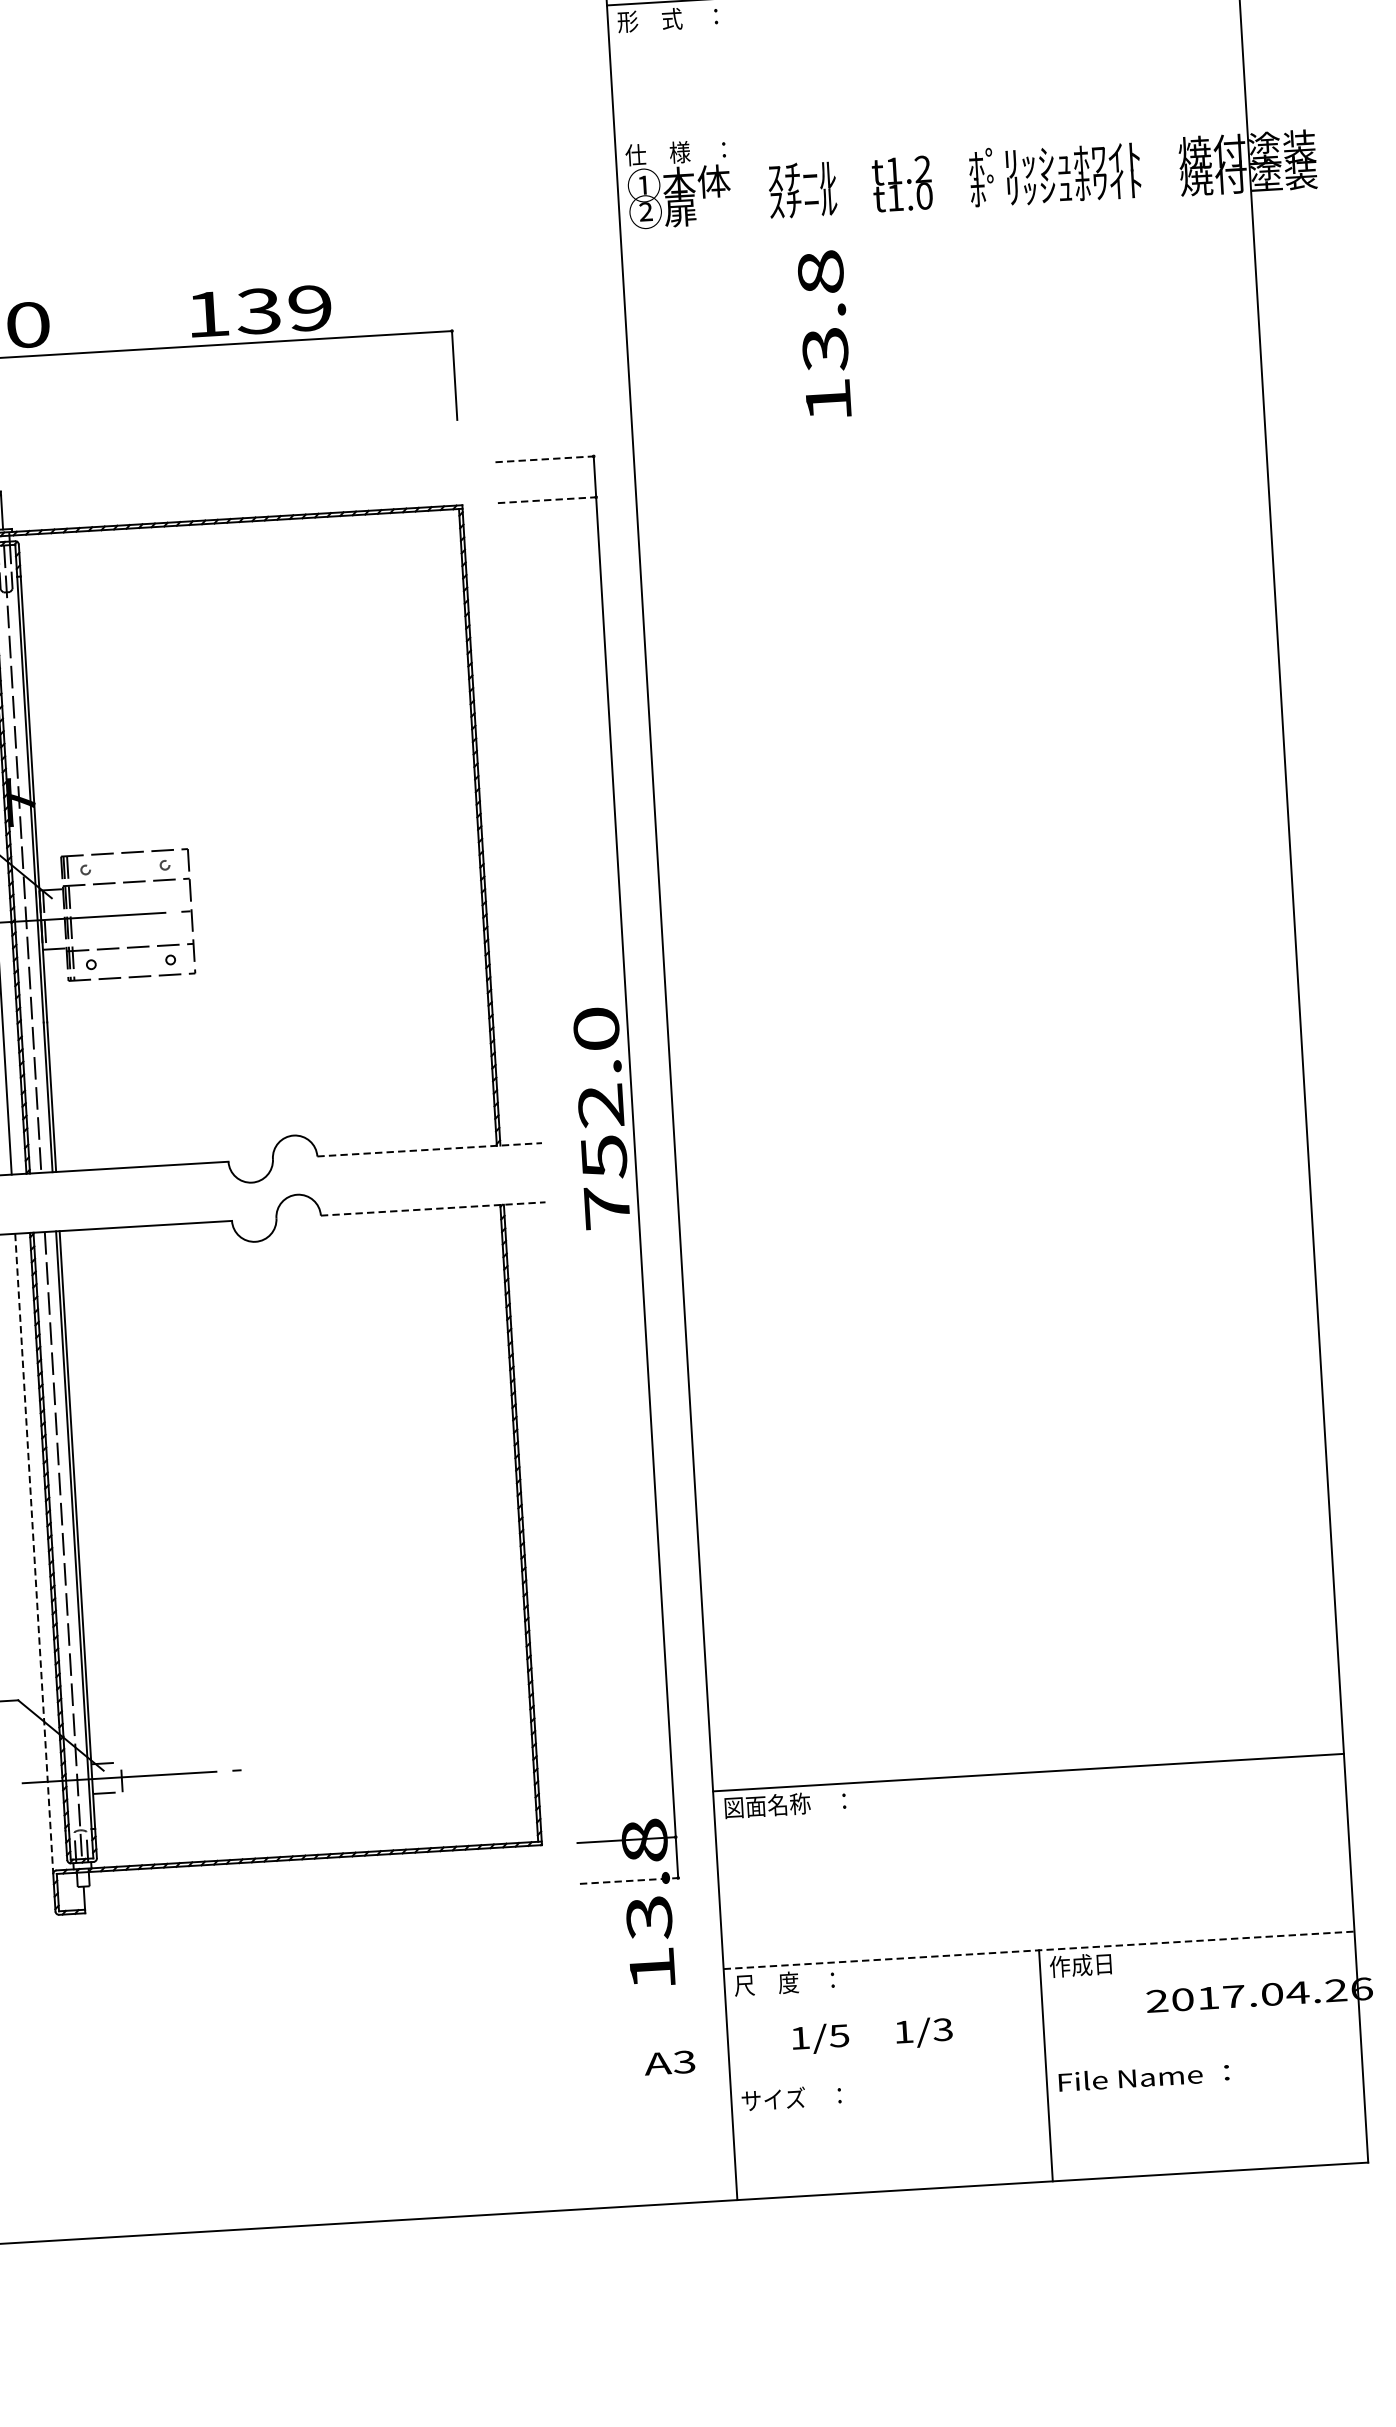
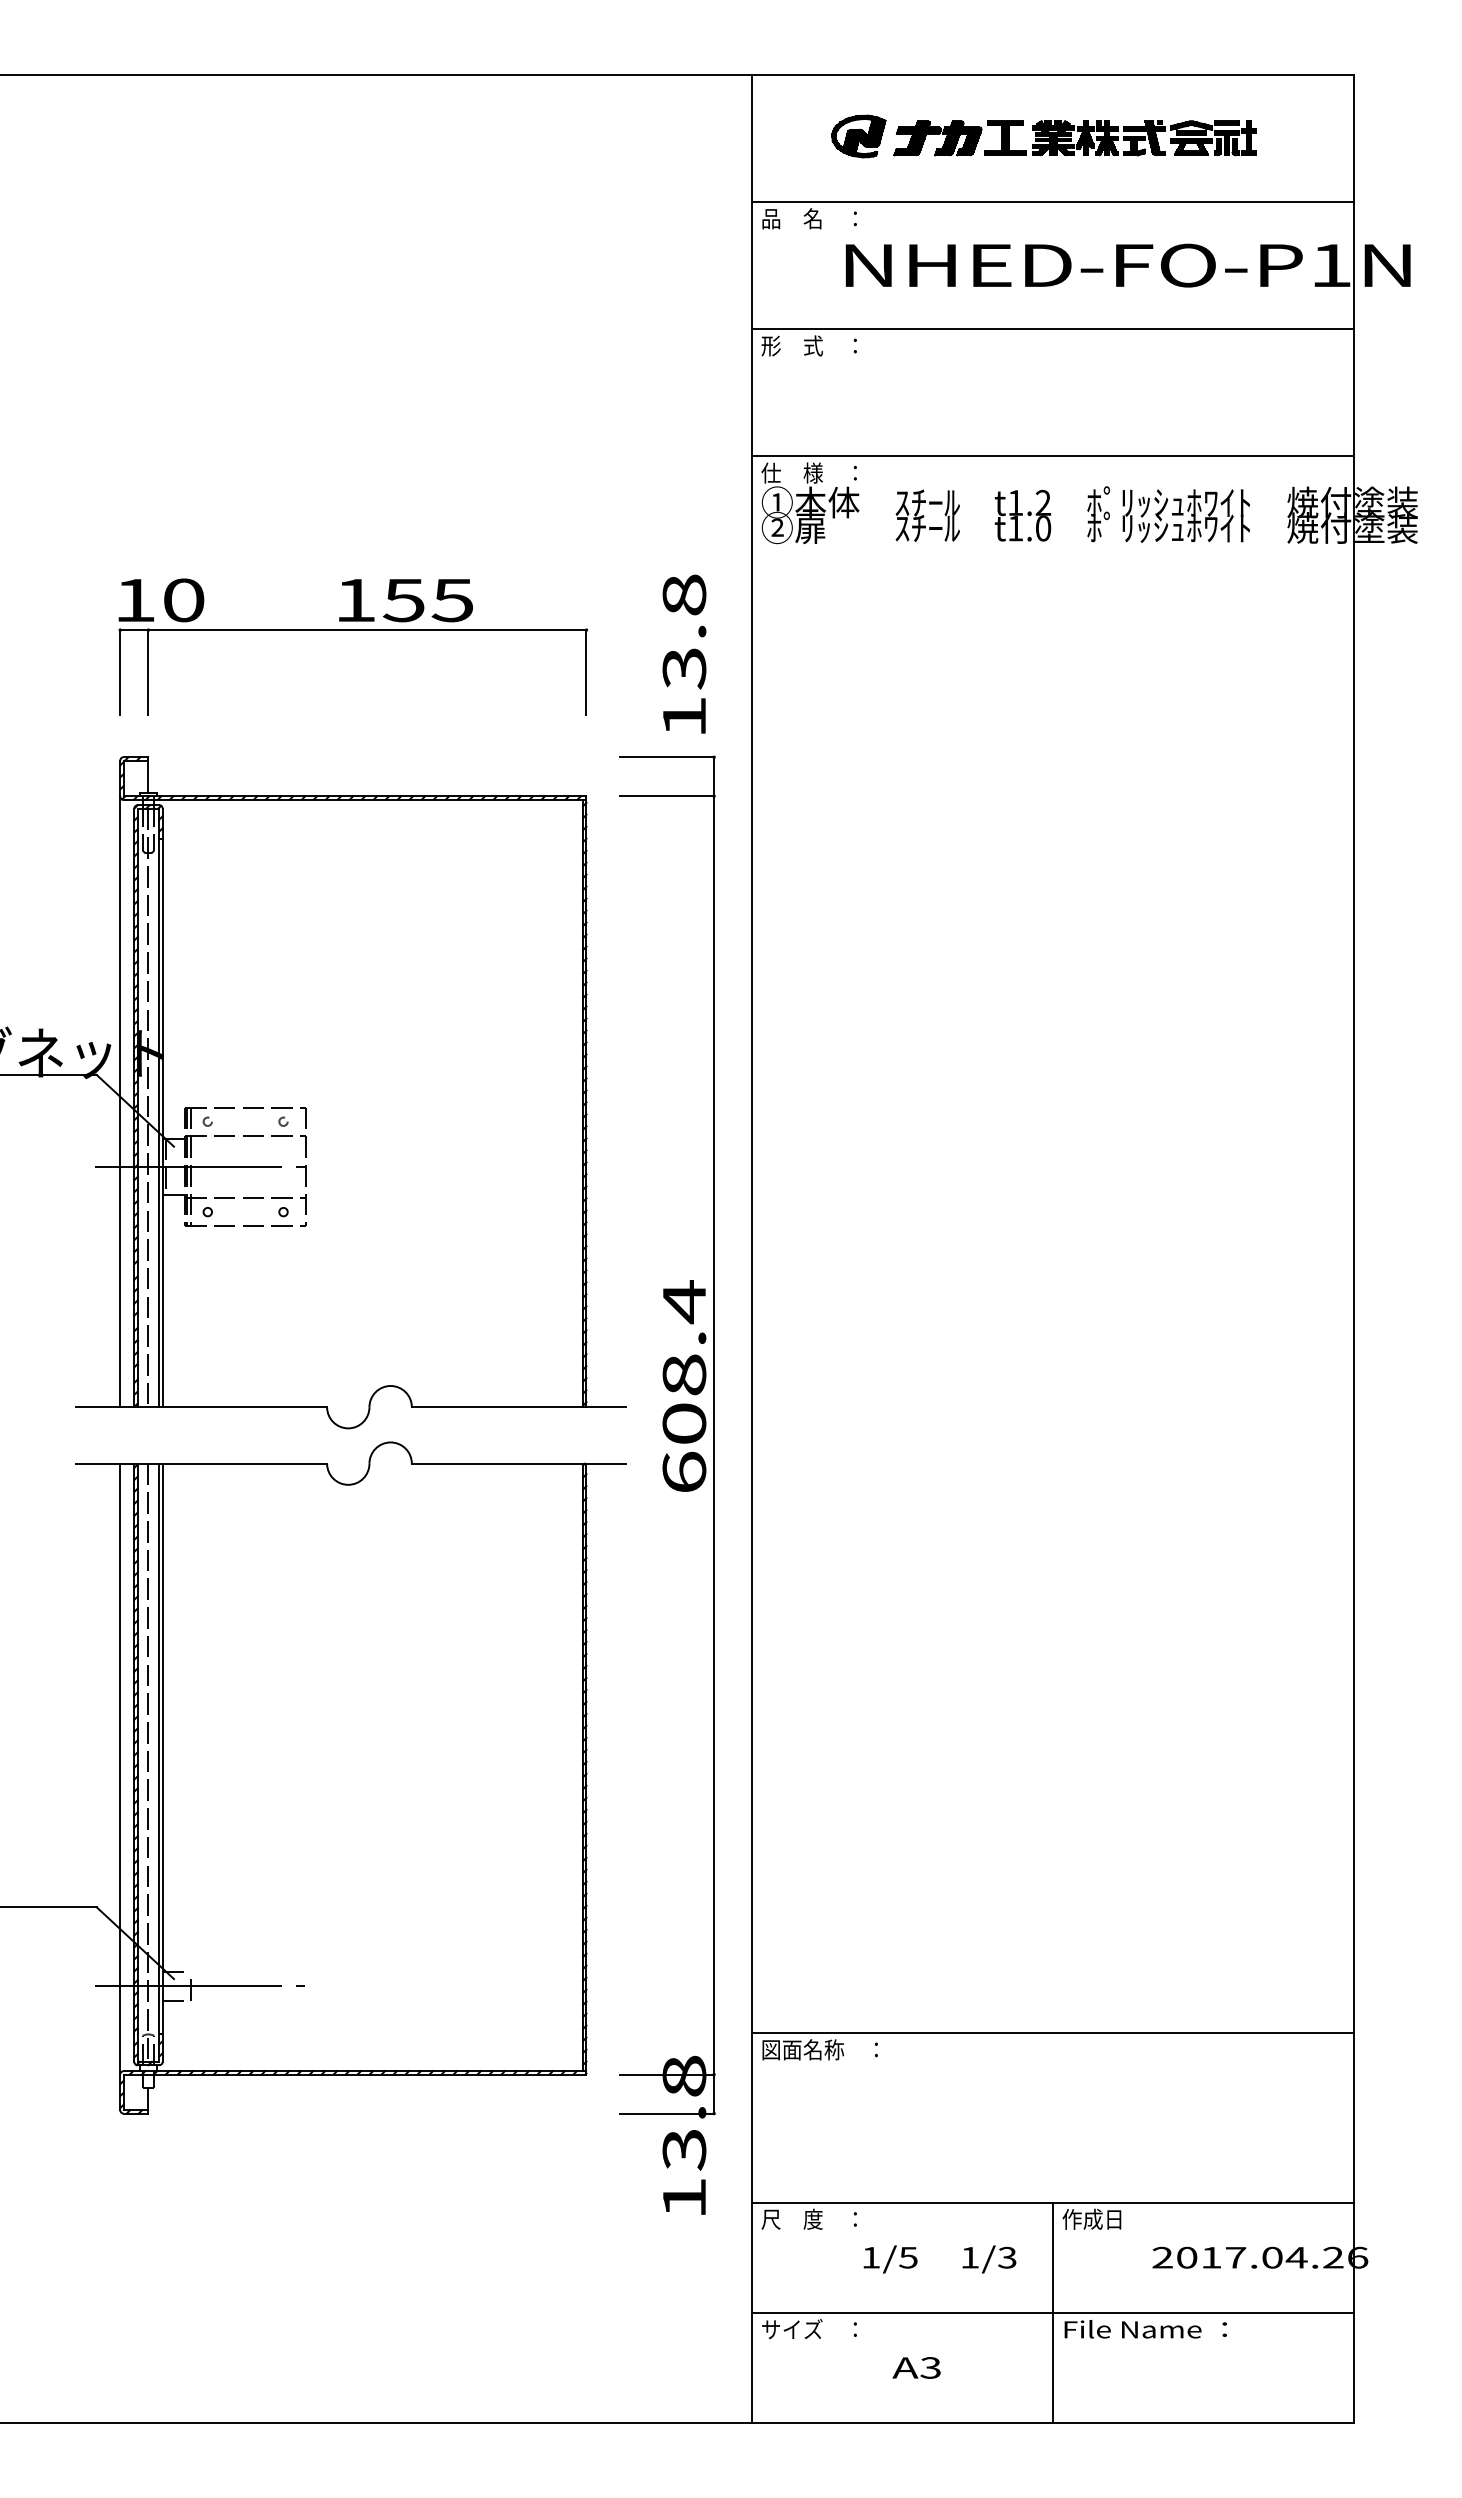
line: (930, 120) -> (1053, 456), added
text: (284, 309) -> (428, 600), 139 -> 155
text: (824, 333) -> (684, 653), moved
line: (544, 459) -> (667, 757), dashed -> solid
line: (547, 500) -> (667, 796), dashed -> solid
text: (601, 1117) -> (684, 1386), 752.0 -> 608.4
line: (430, 1150) -> (519, 1407), dashed -> solid
line: (433, 1208) -> (519, 1463), dashed -> solid
line: (34, 1554) -> (120, 1769), dashed -> solid
line: (629, 1880) -> (667, 2113), dashed -> solid
line: (1039, 1950) -> (1053, 2202), dashed -> solid
text: (872, 2035) -> (939, 2259), moved
text: (669, 2062) -> (916, 2367), moved
line: (1046, 2065) -> (1053, 2312), added

